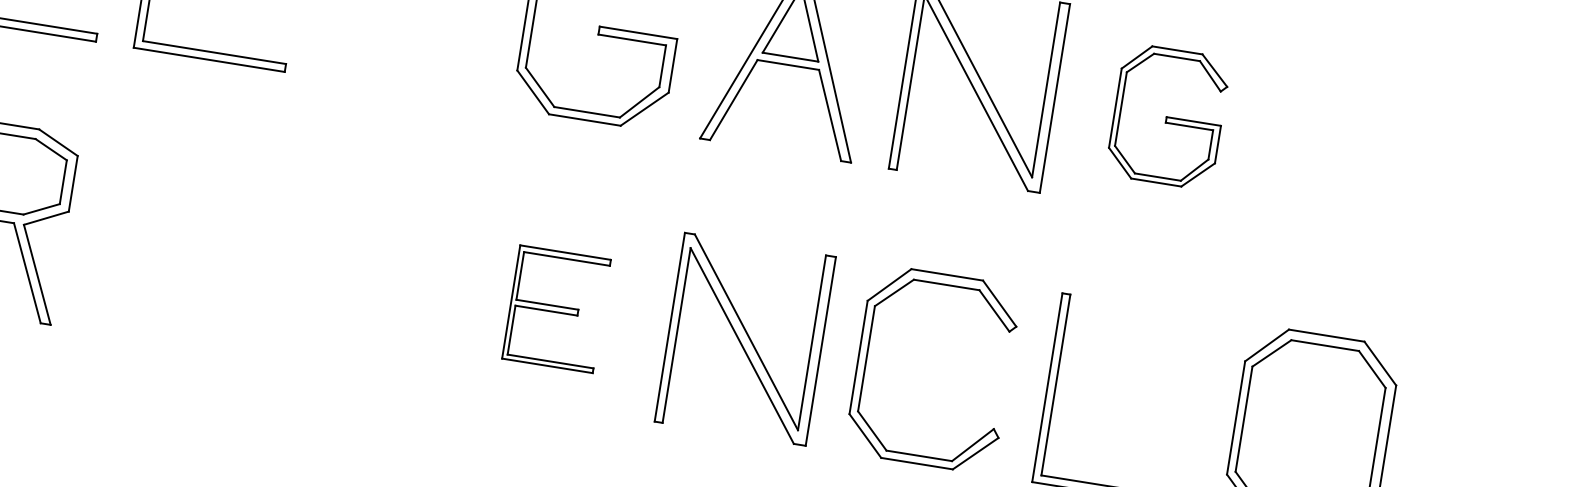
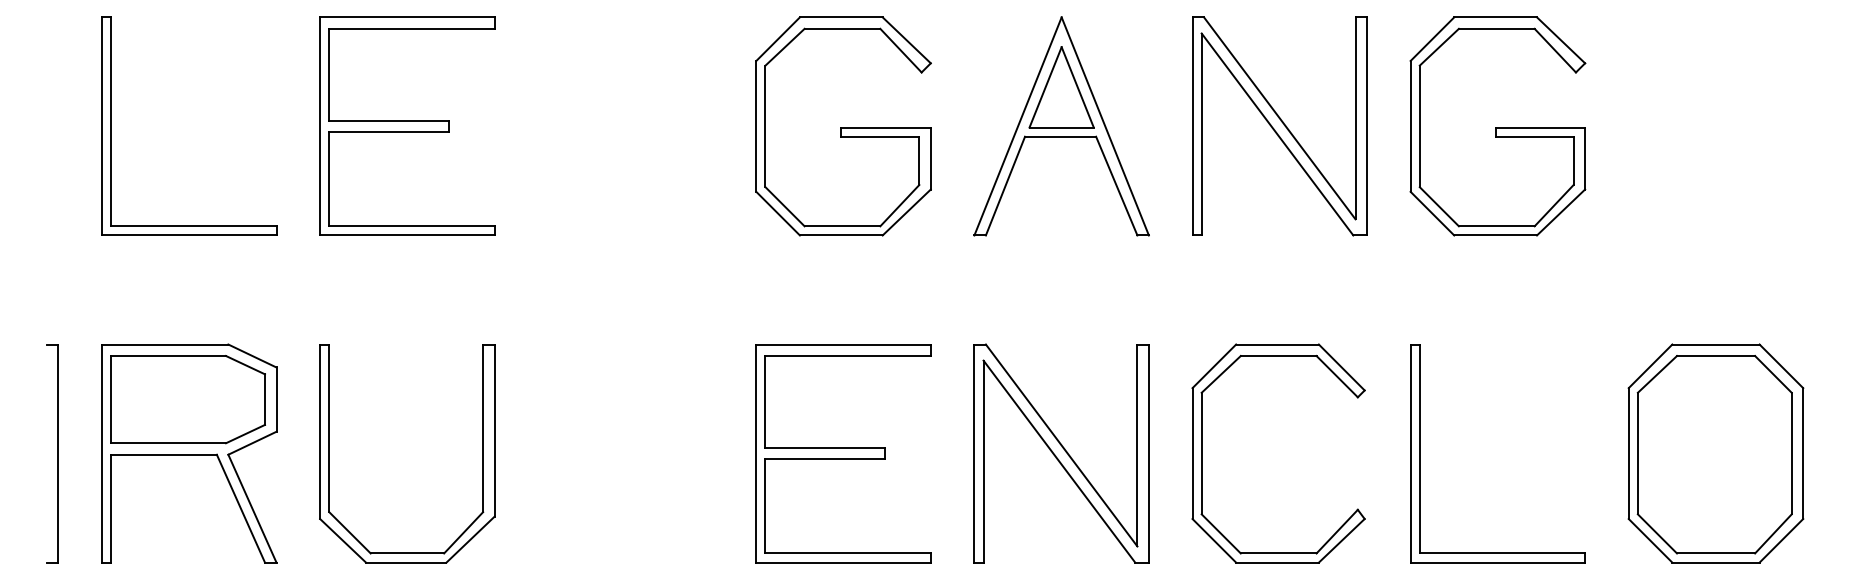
part: (1167, 116) -> (1497, 126), size x1.43
part: (244, 258) -> (482, 453), added
part: (556, 309) -> (843, 453), size x1.67

